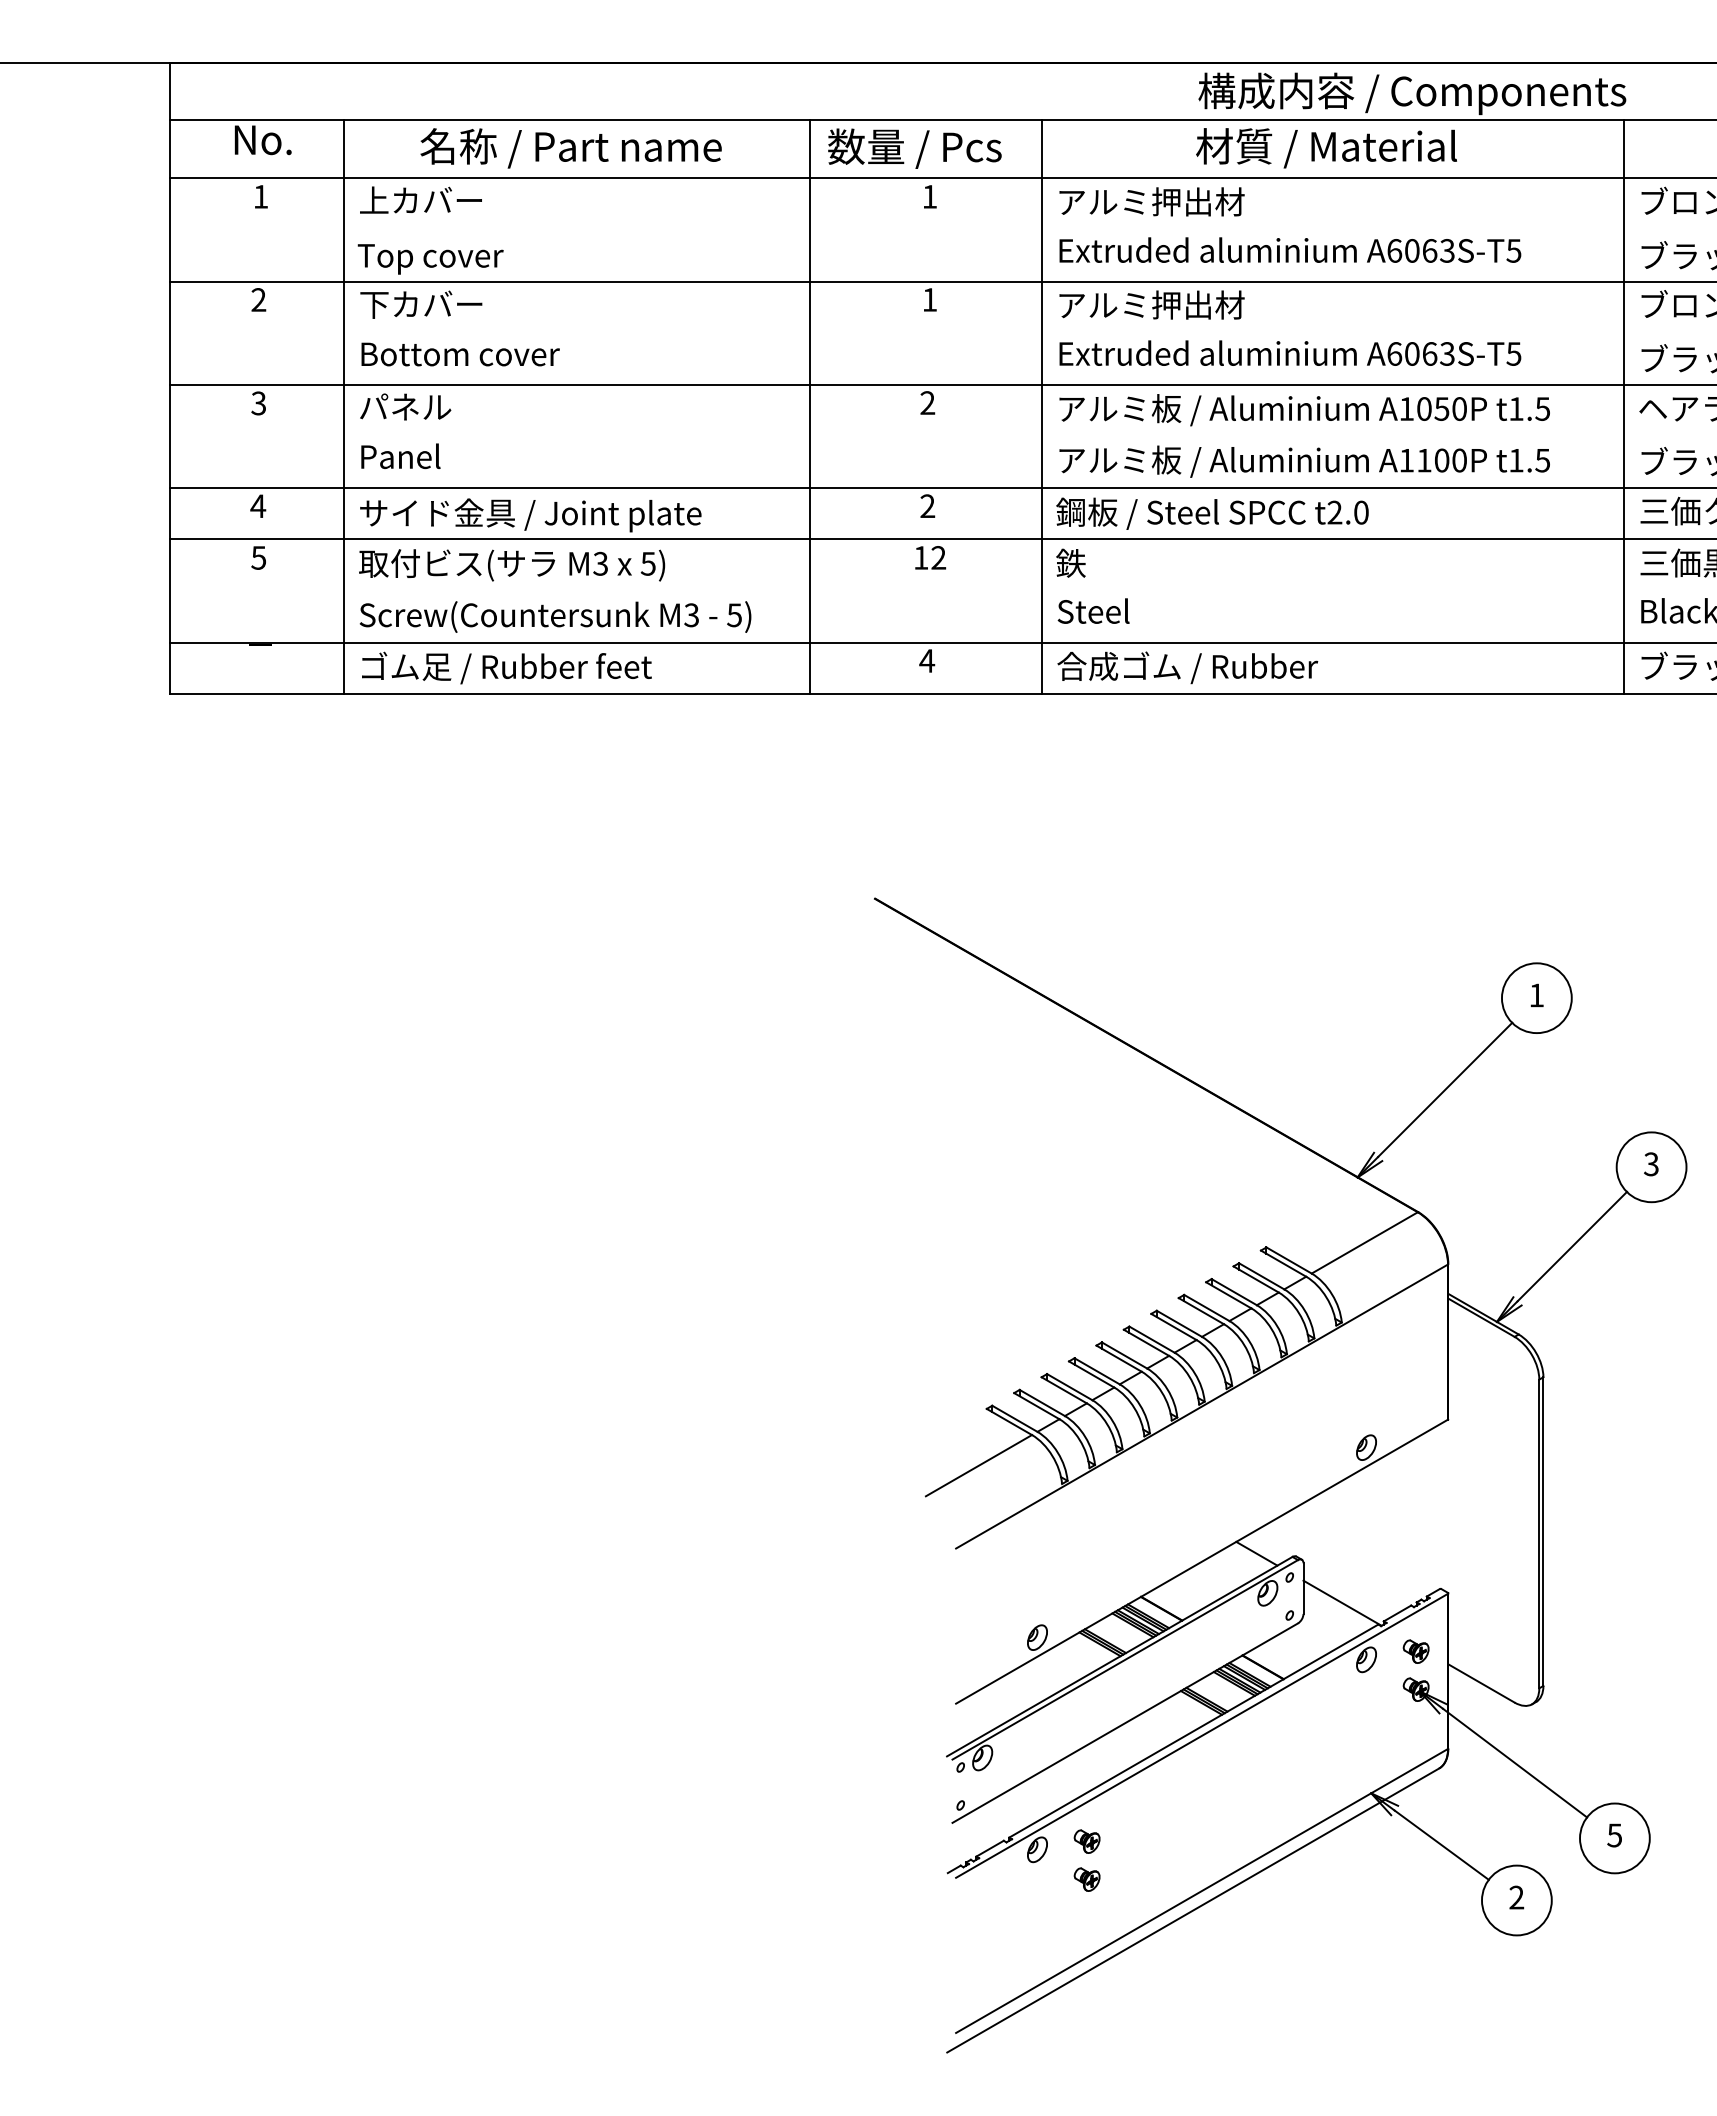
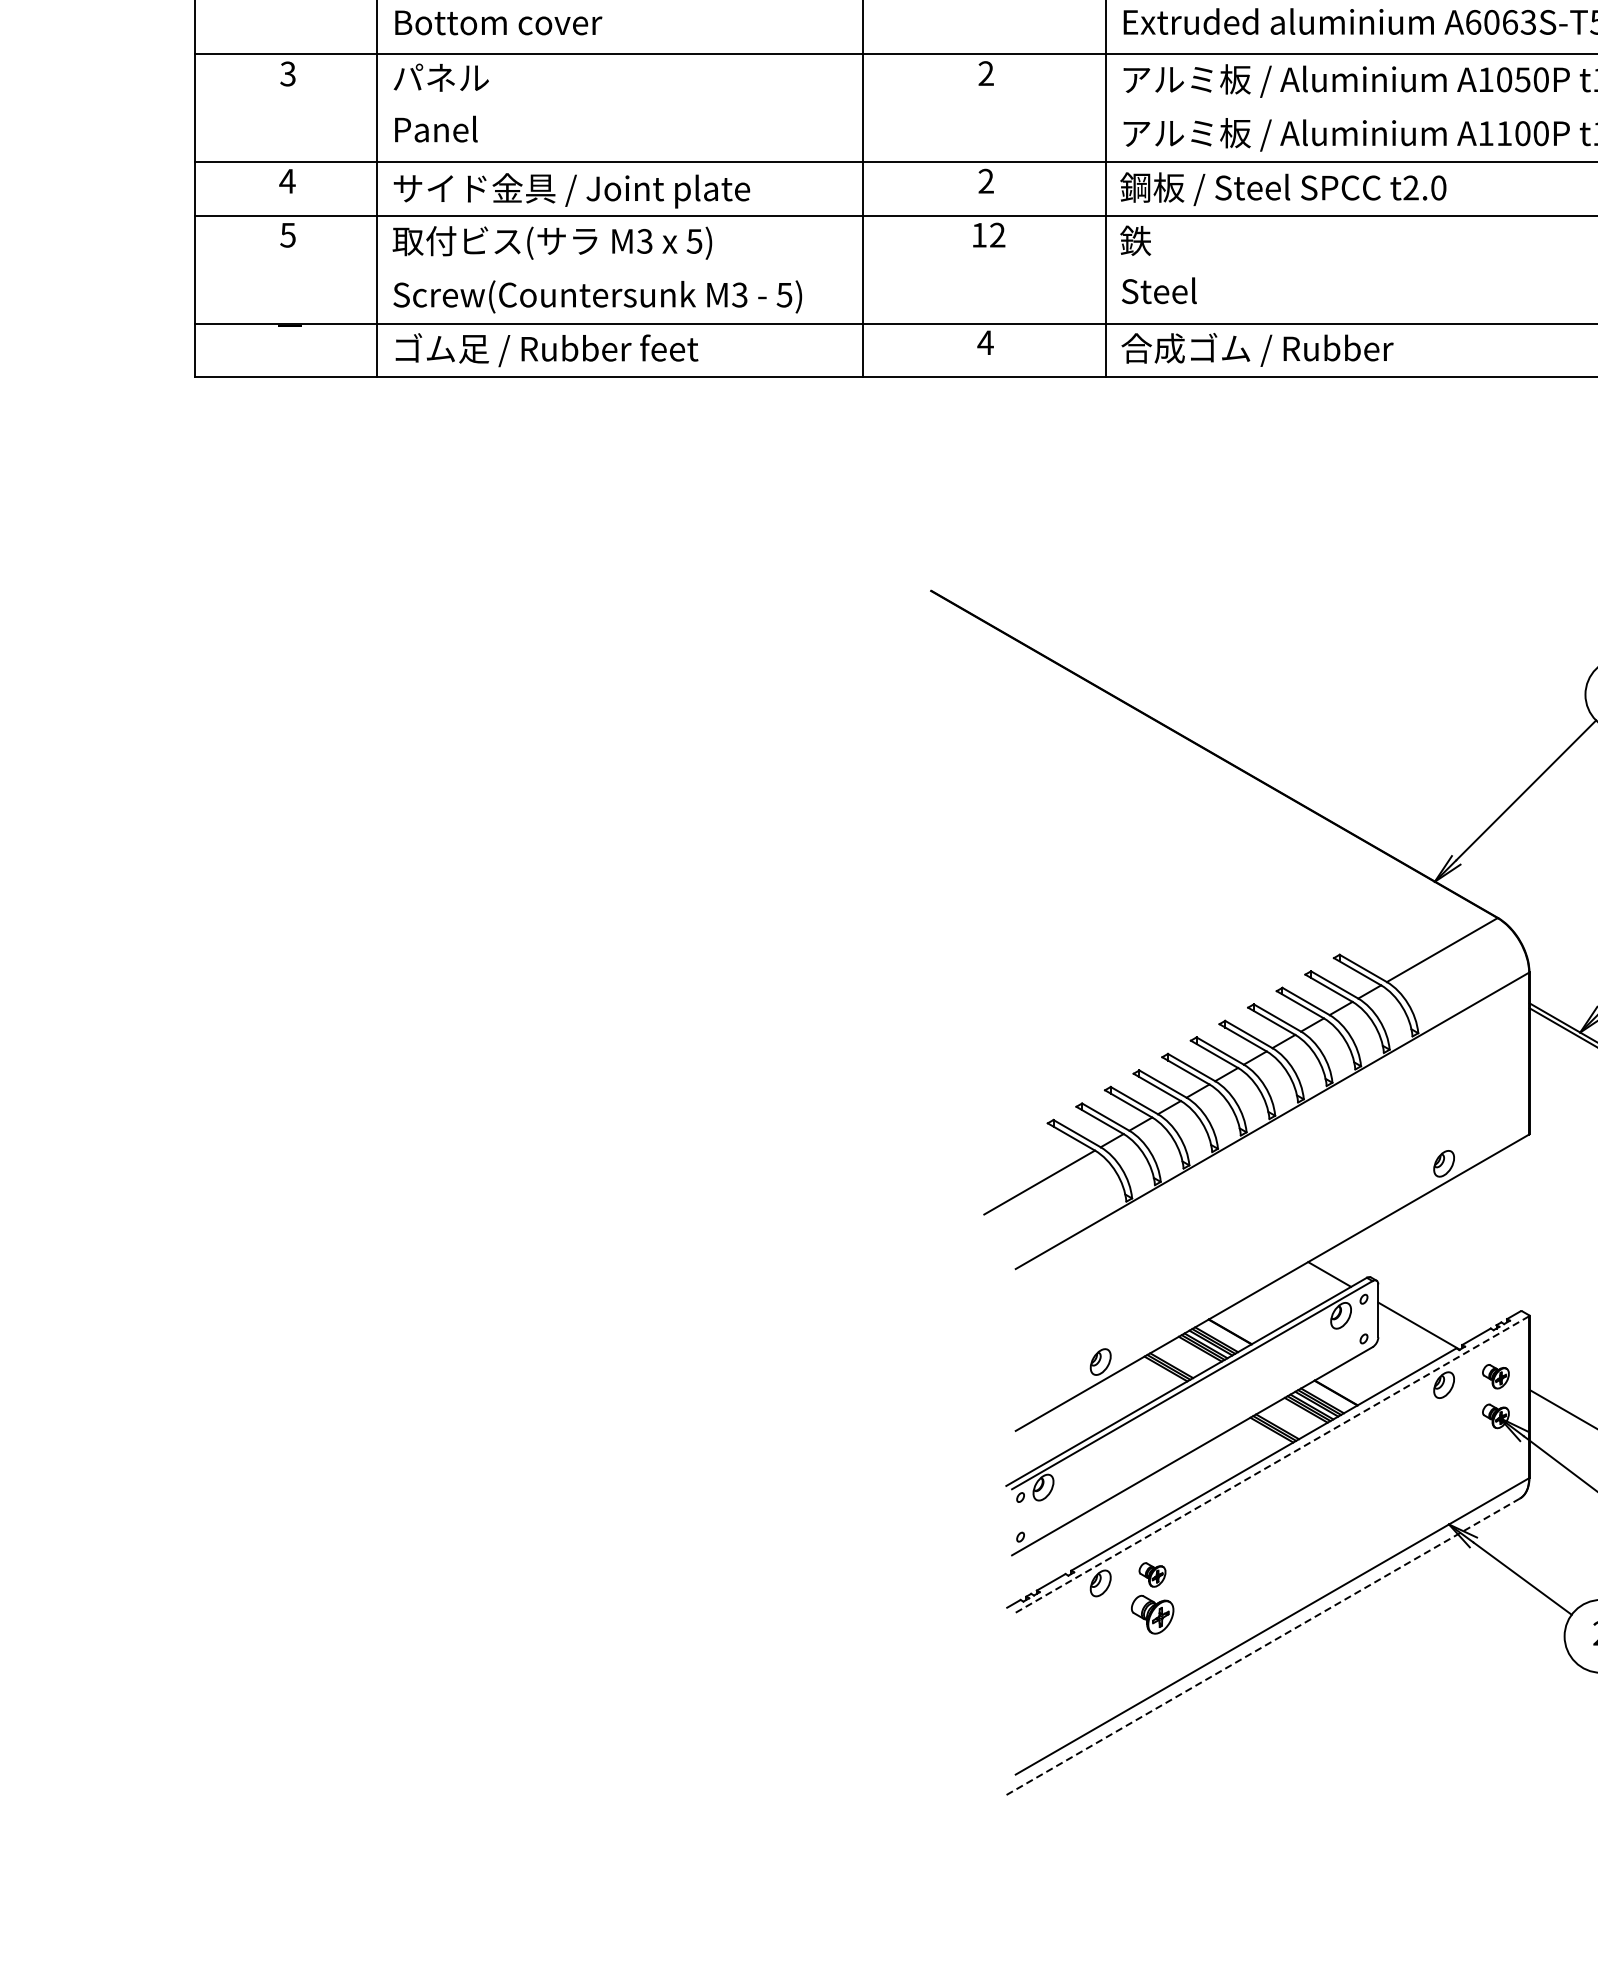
line: (1202, 1735) -> (1272, 1464), solid -> dashed
part: (1086, 1879) -> (1151, 1614), size x1.6
line: (1192, 1910) -> (1262, 1646), solid -> dashed

